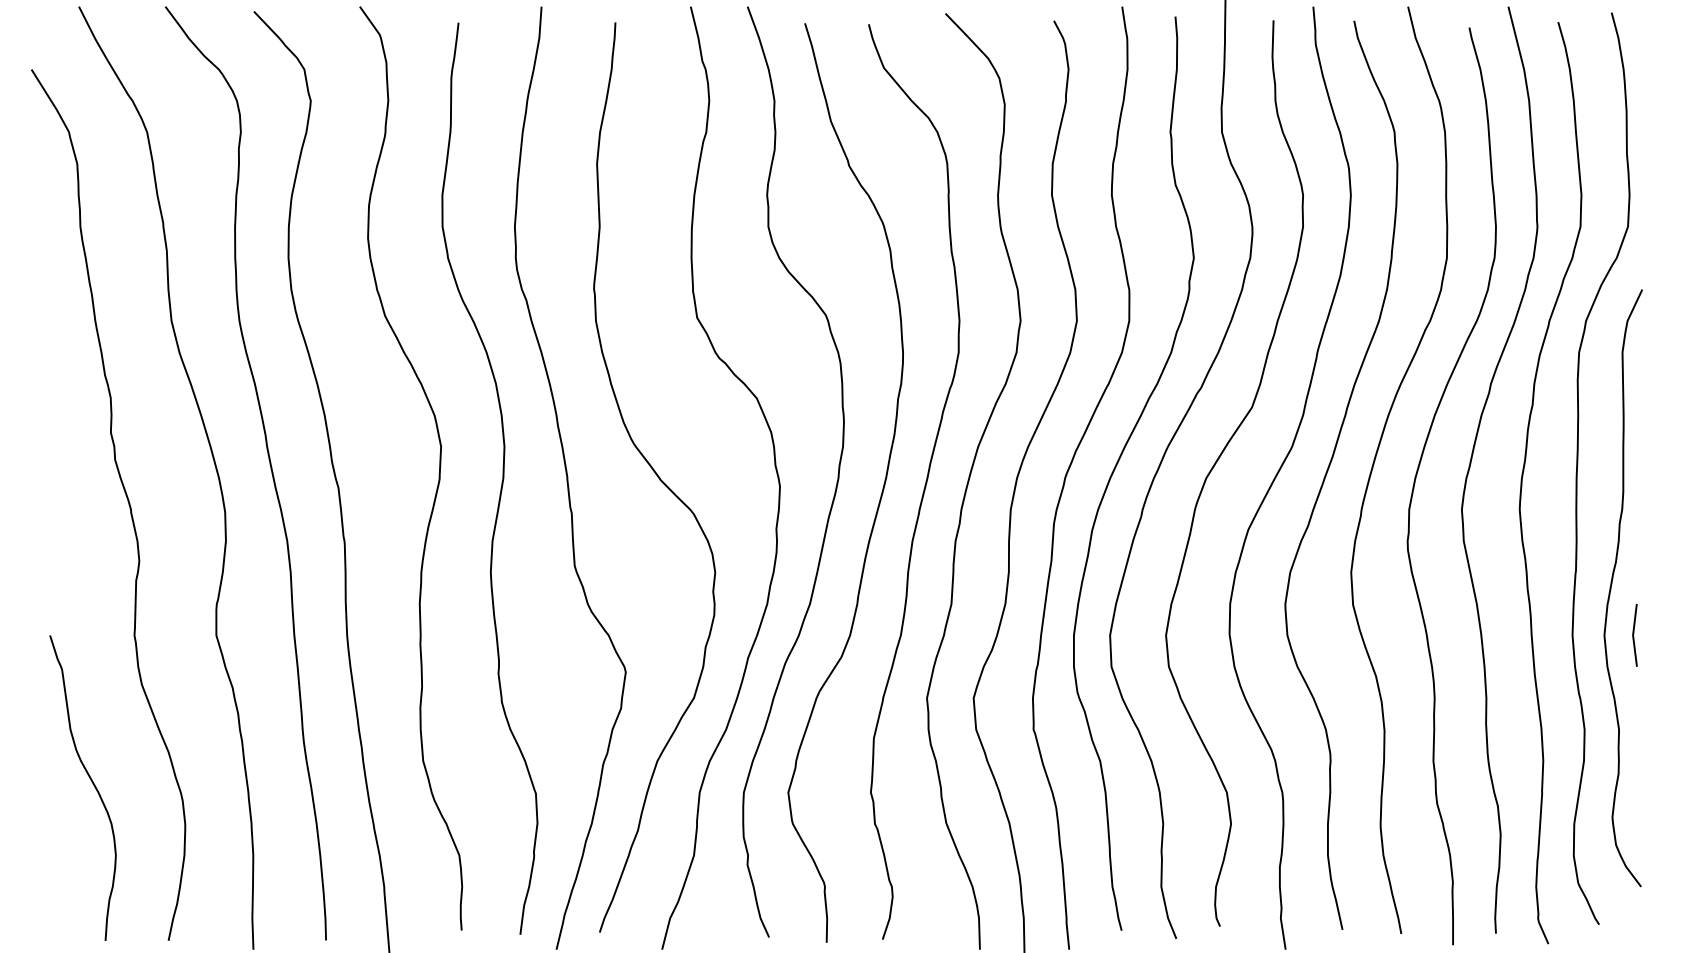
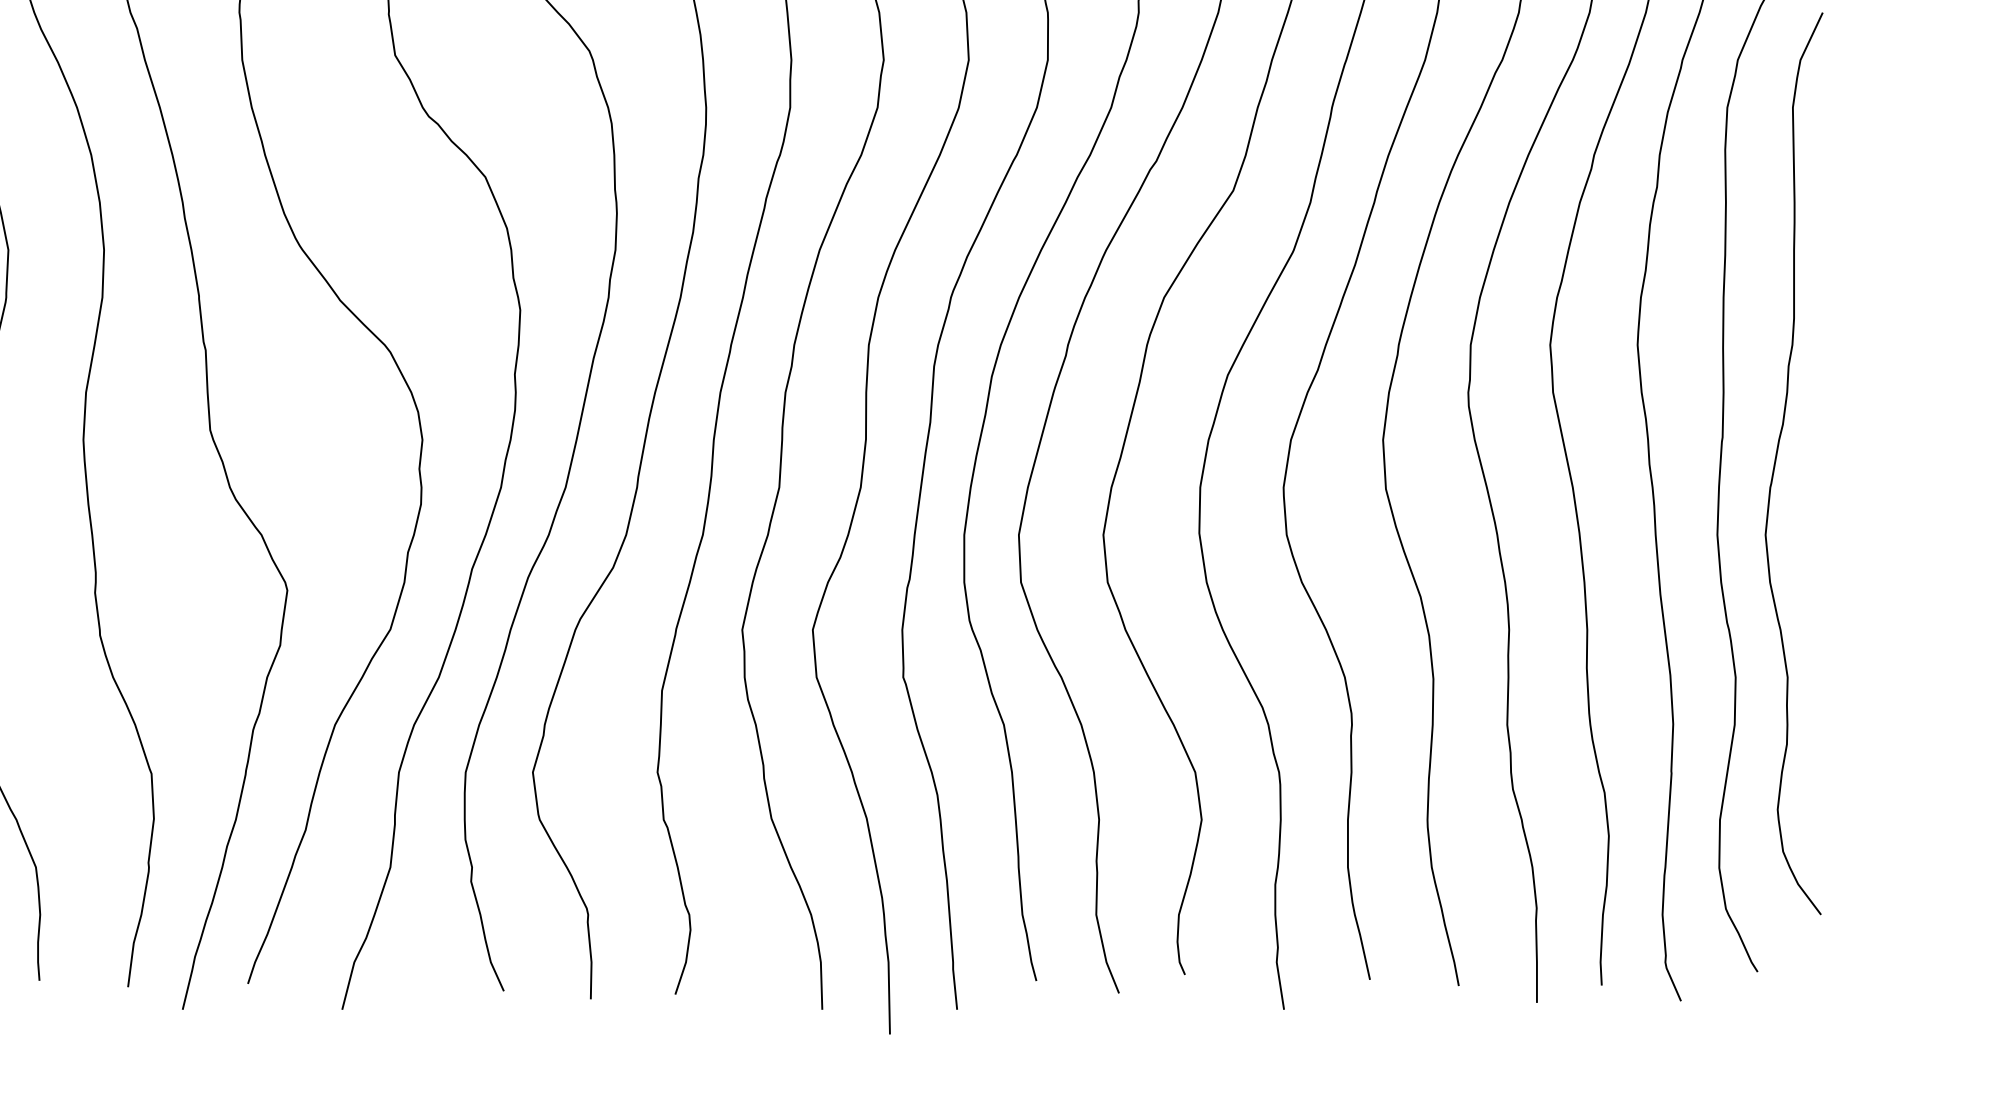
line: (1634, 634) -> (1810, 533), removed

